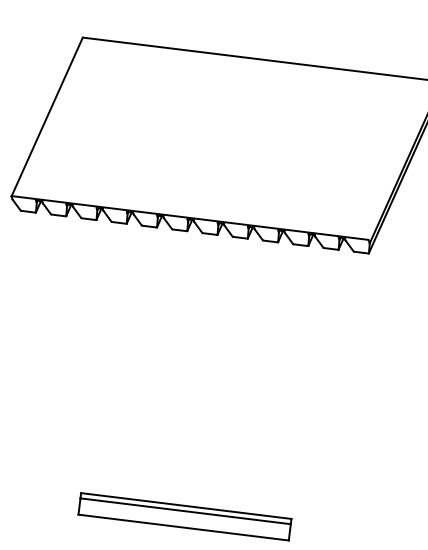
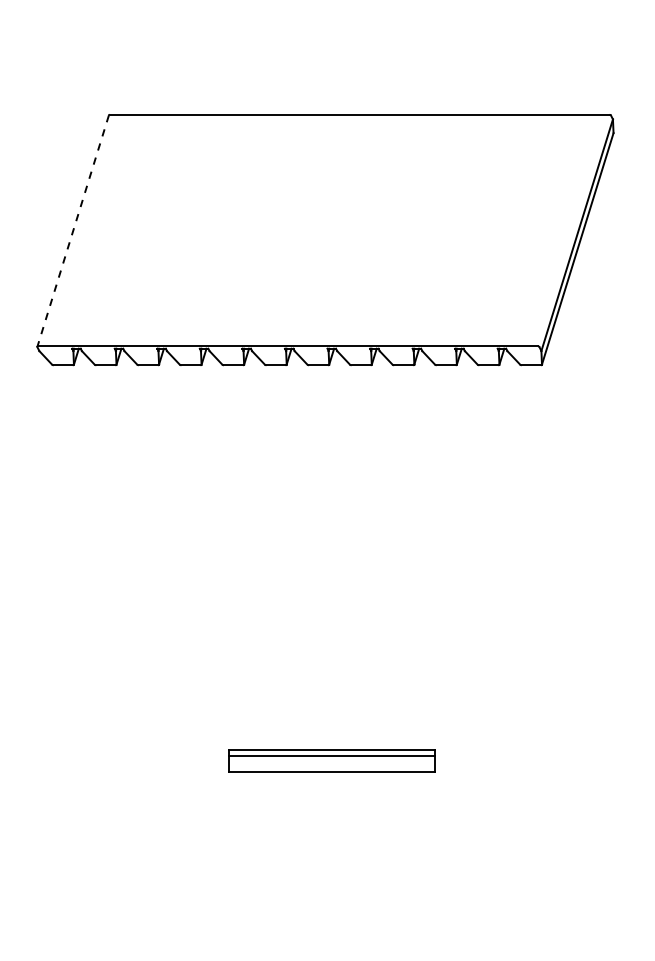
line: (47, 117) -> (73, 231), solid -> dashed
part: (184, 516) -> (331, 760), size x0.7

